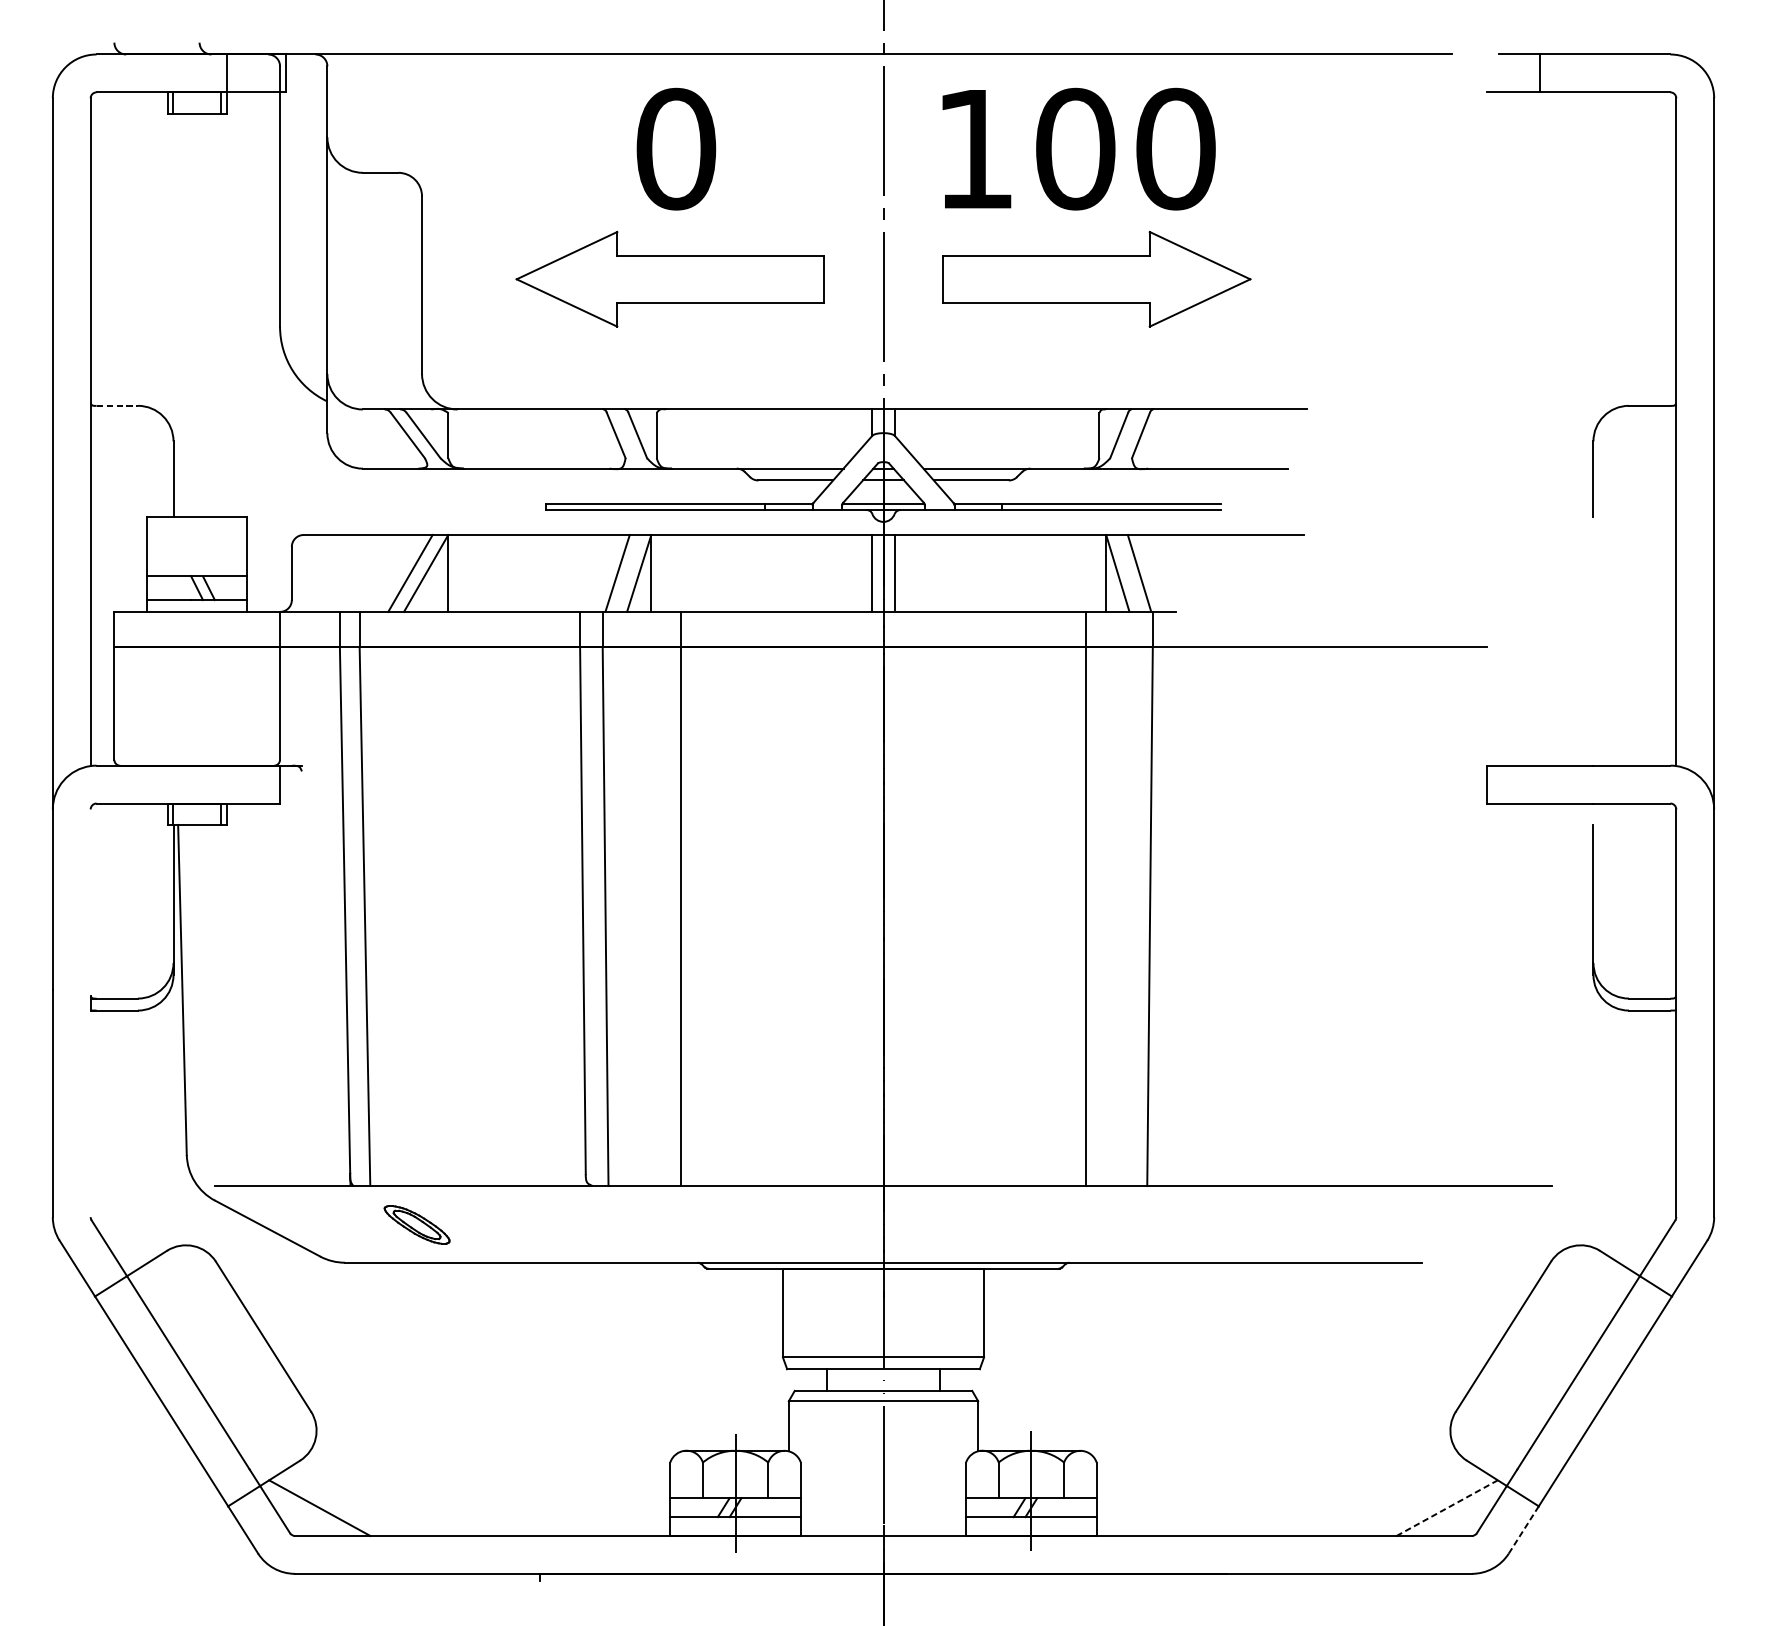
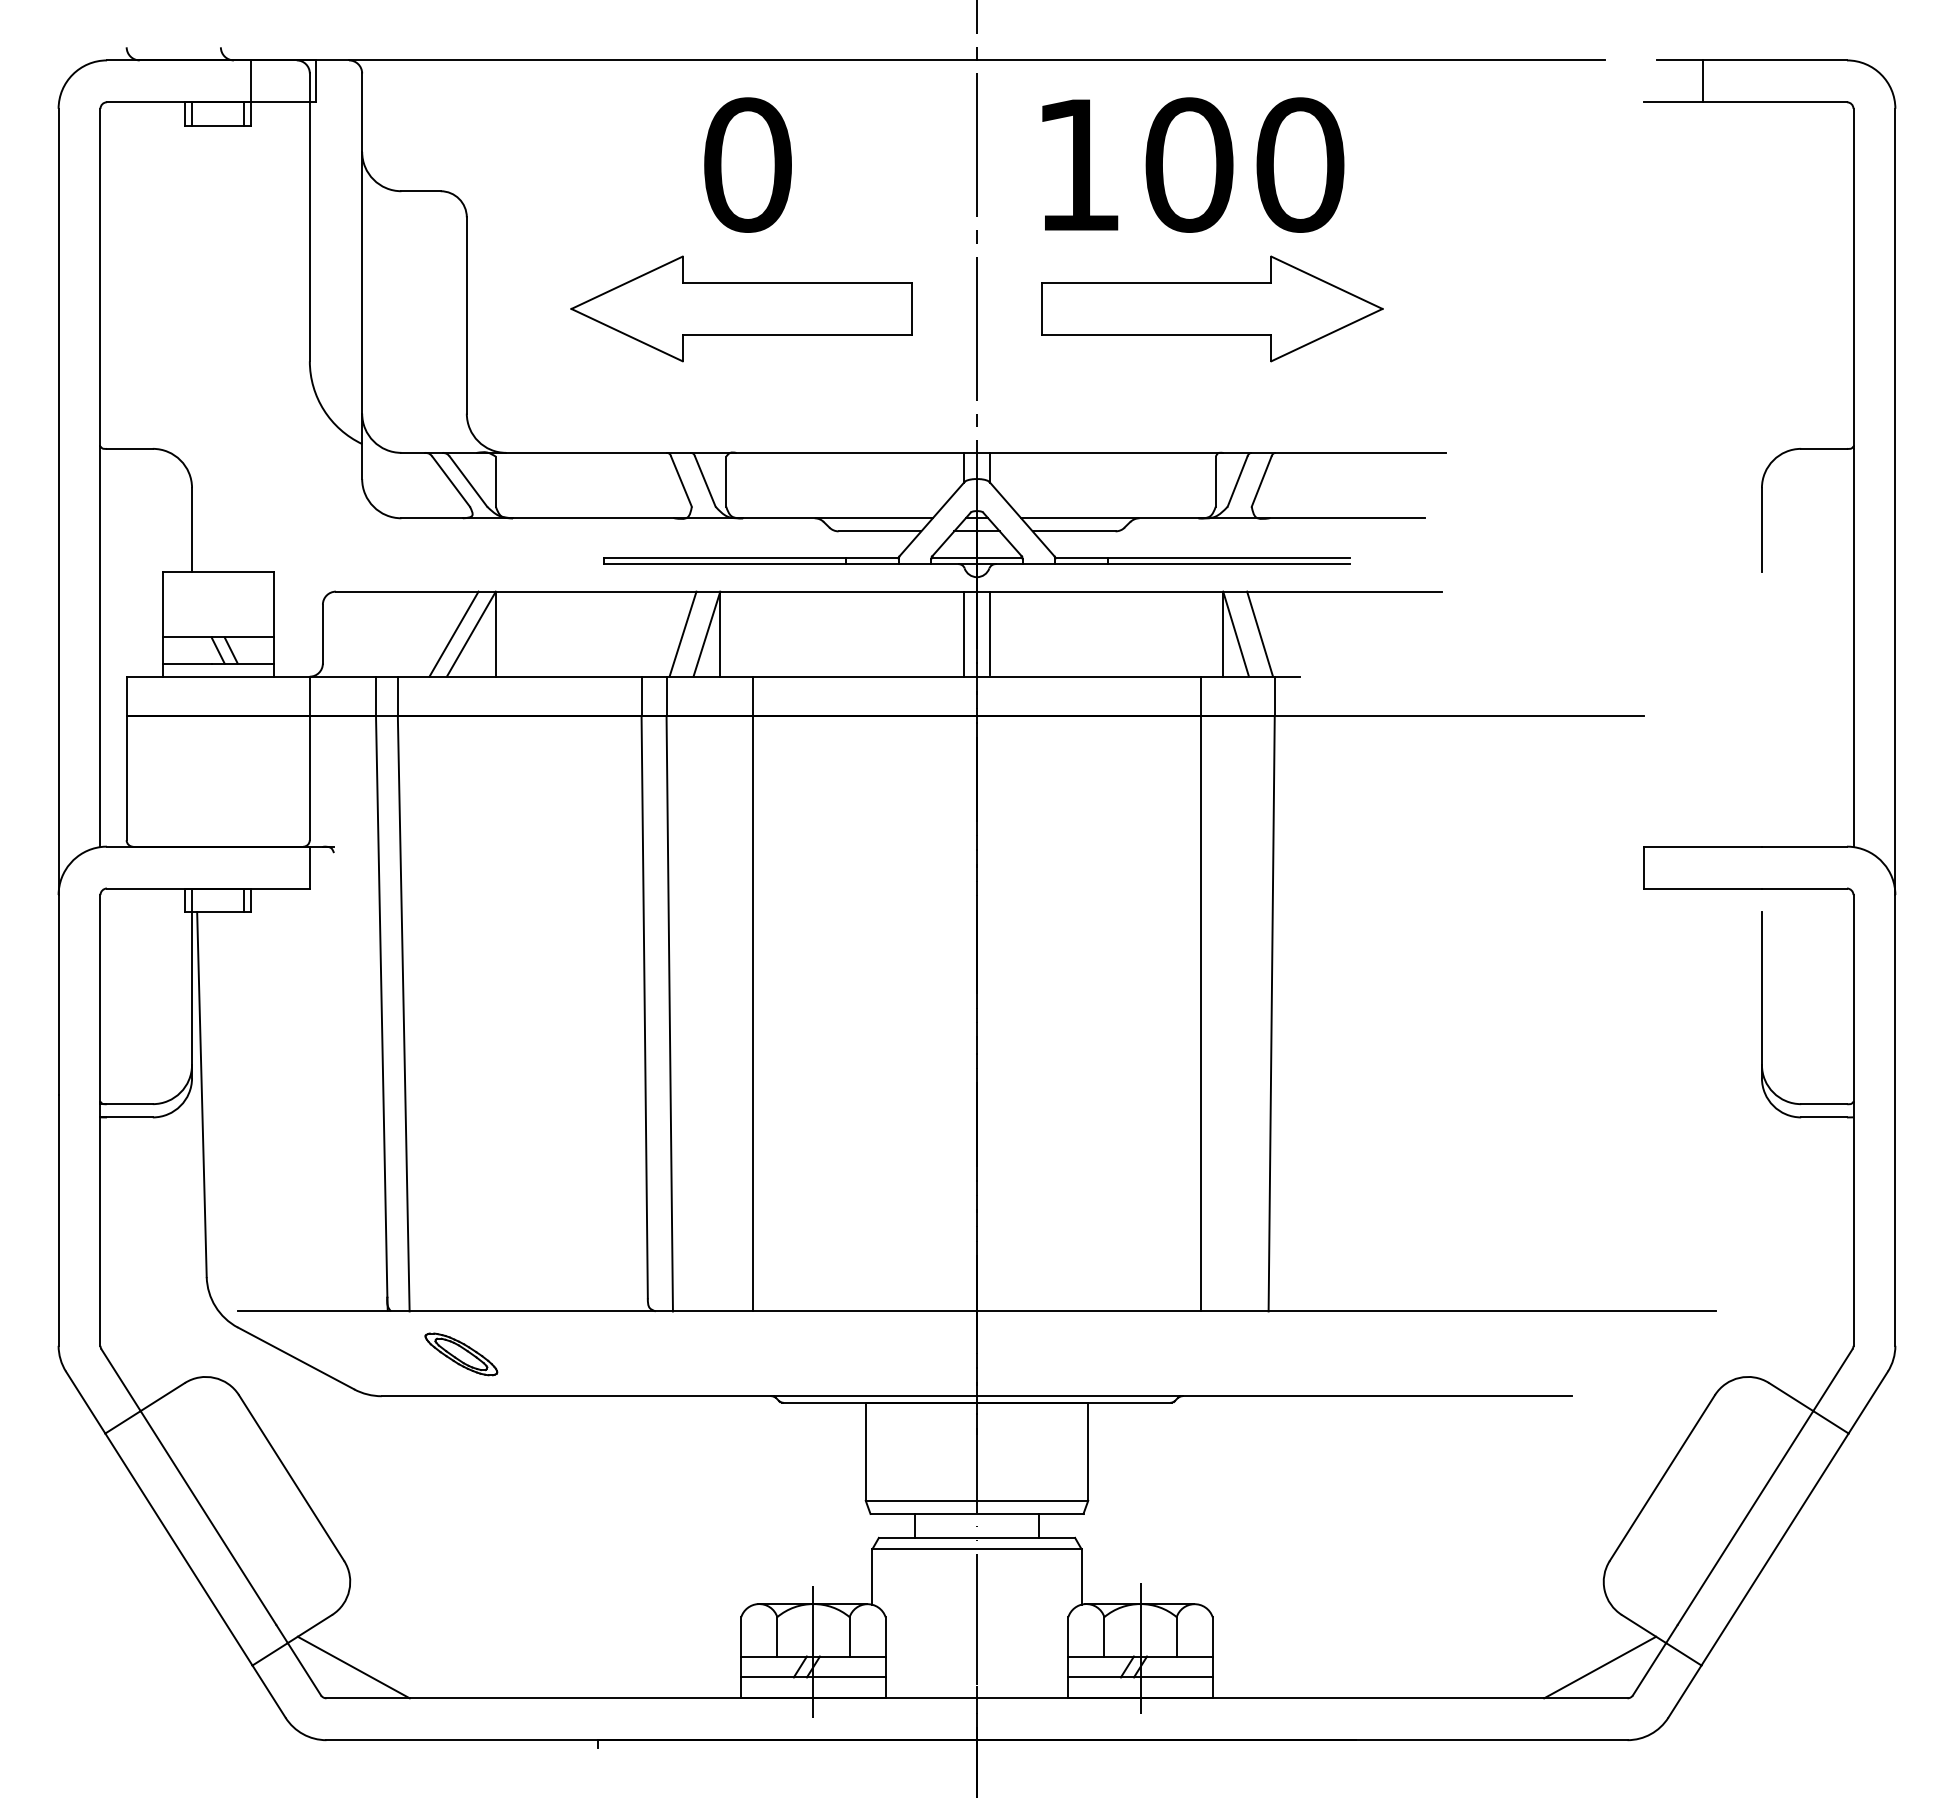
line: (116, 405) -> (129, 448), dashed -> solid
line: (90, 902) -> (100, 998), added
line: (90, 1113) -> (100, 1231), added
line: (1447, 1508) -> (1600, 1667), dashed -> solid
line: (1523, 1529) -> (1684, 1691), dashed -> solid

